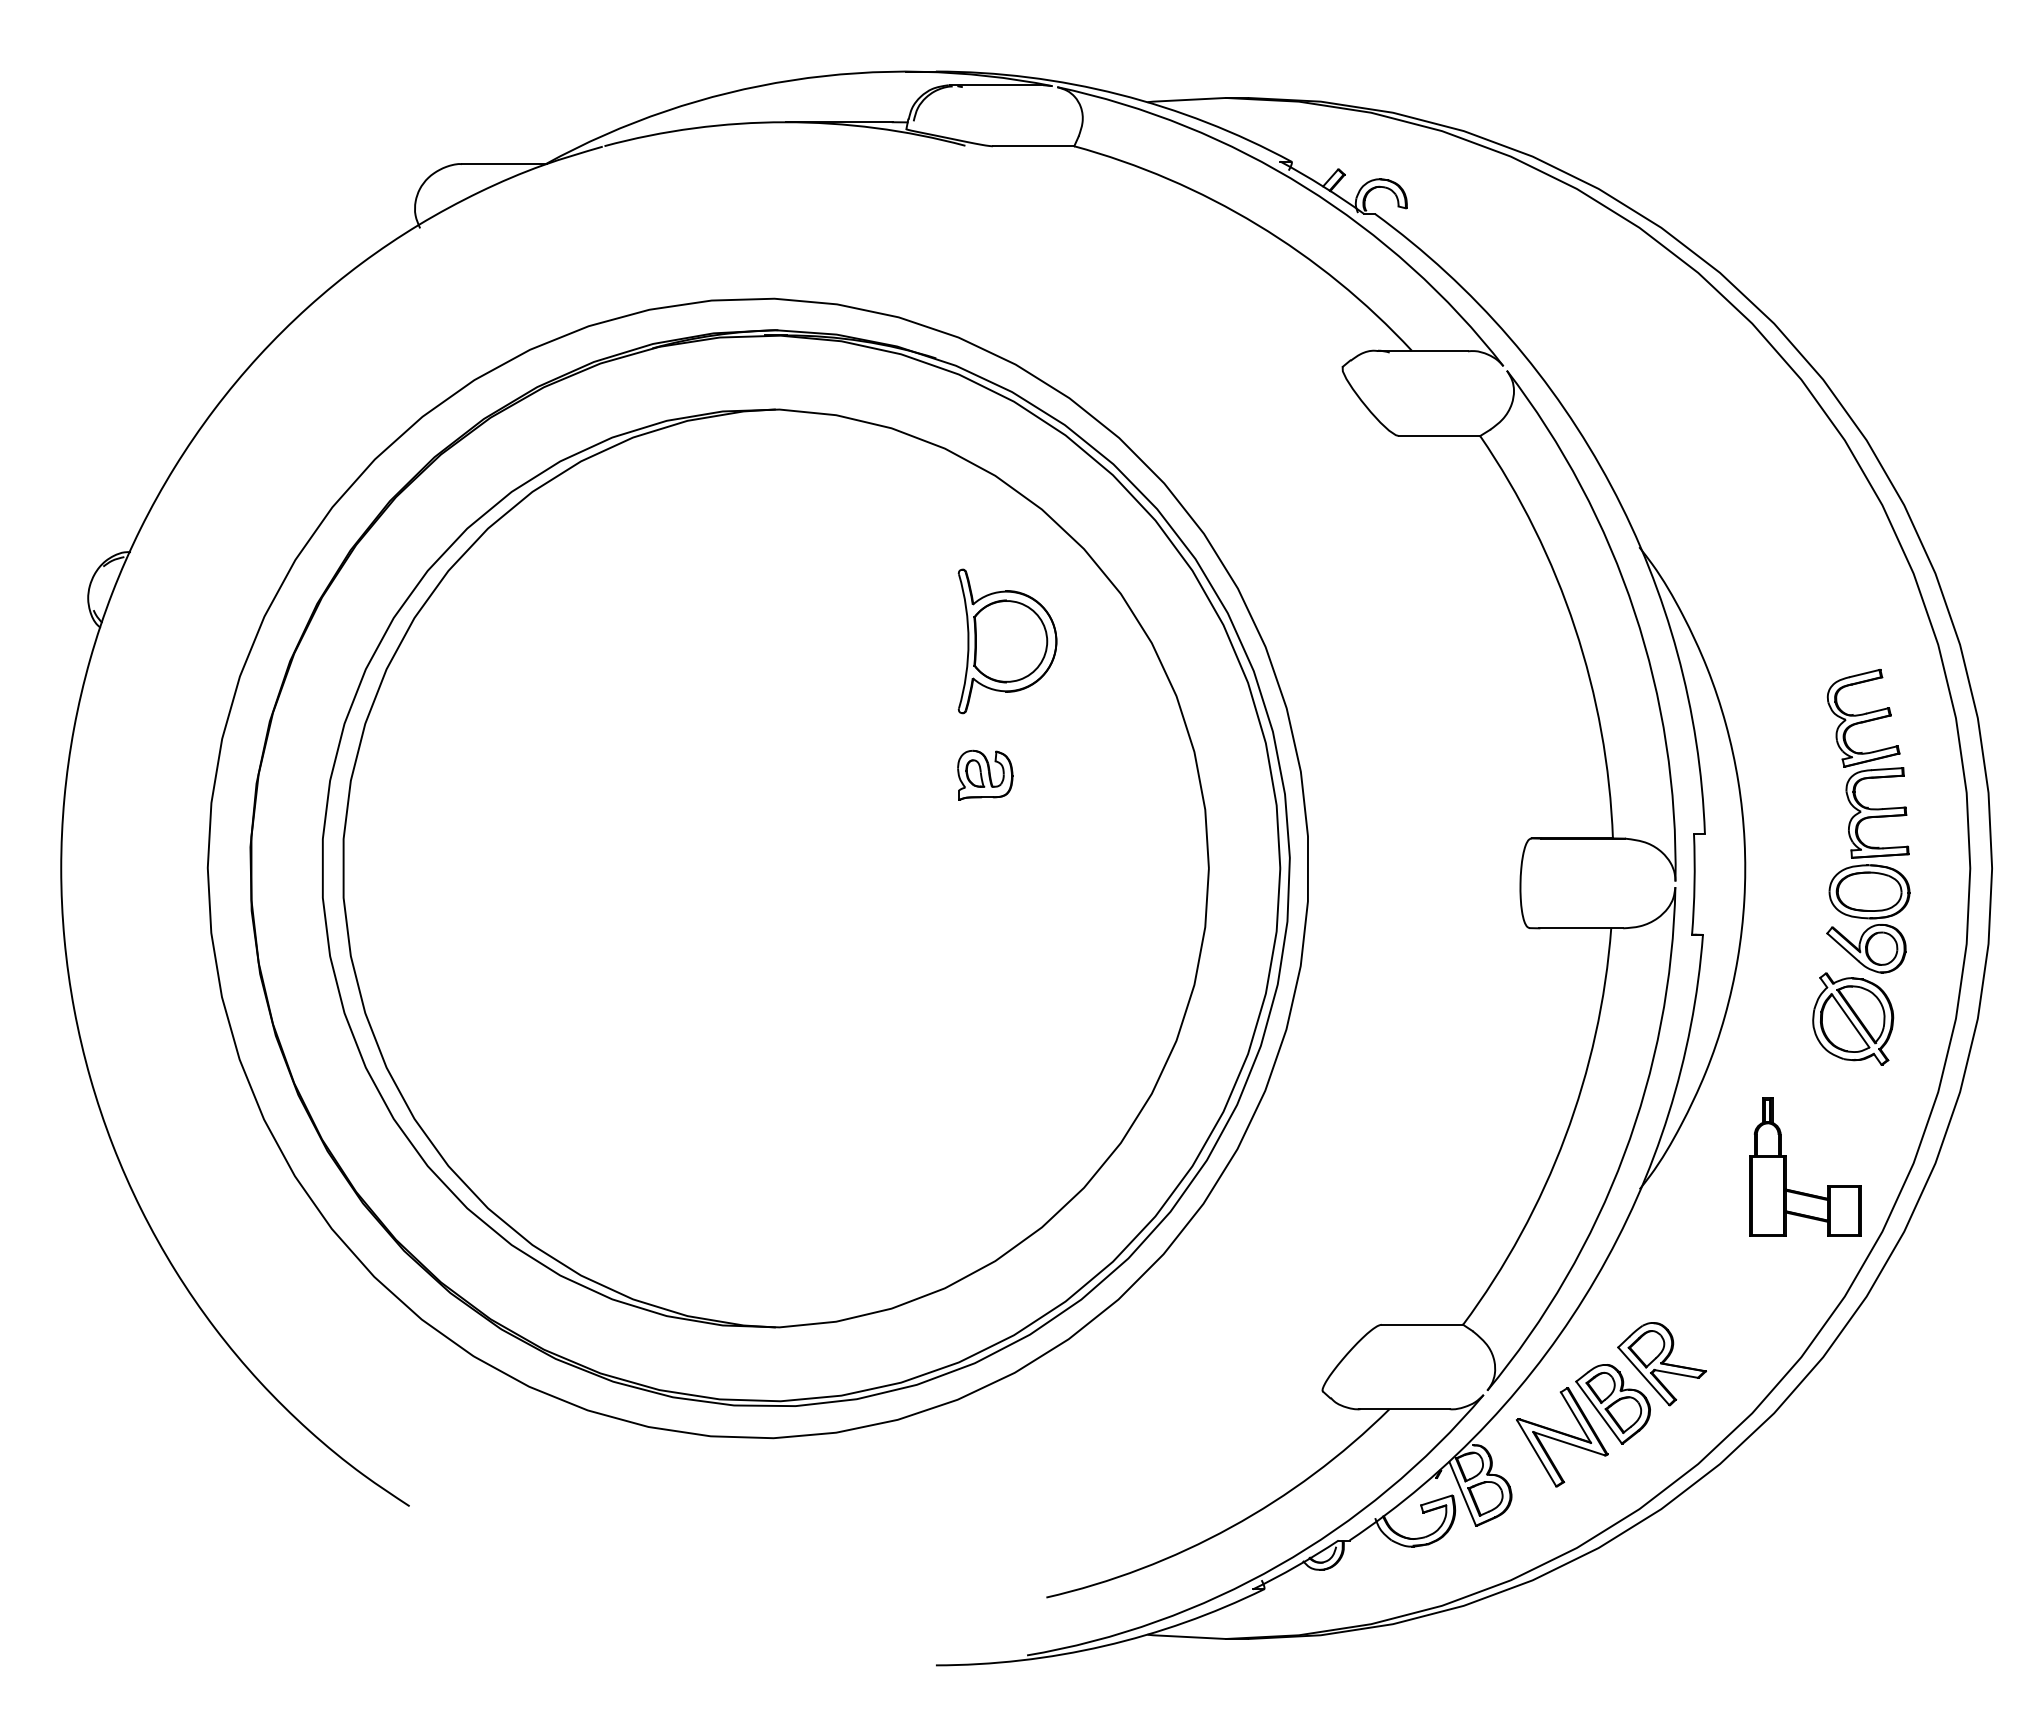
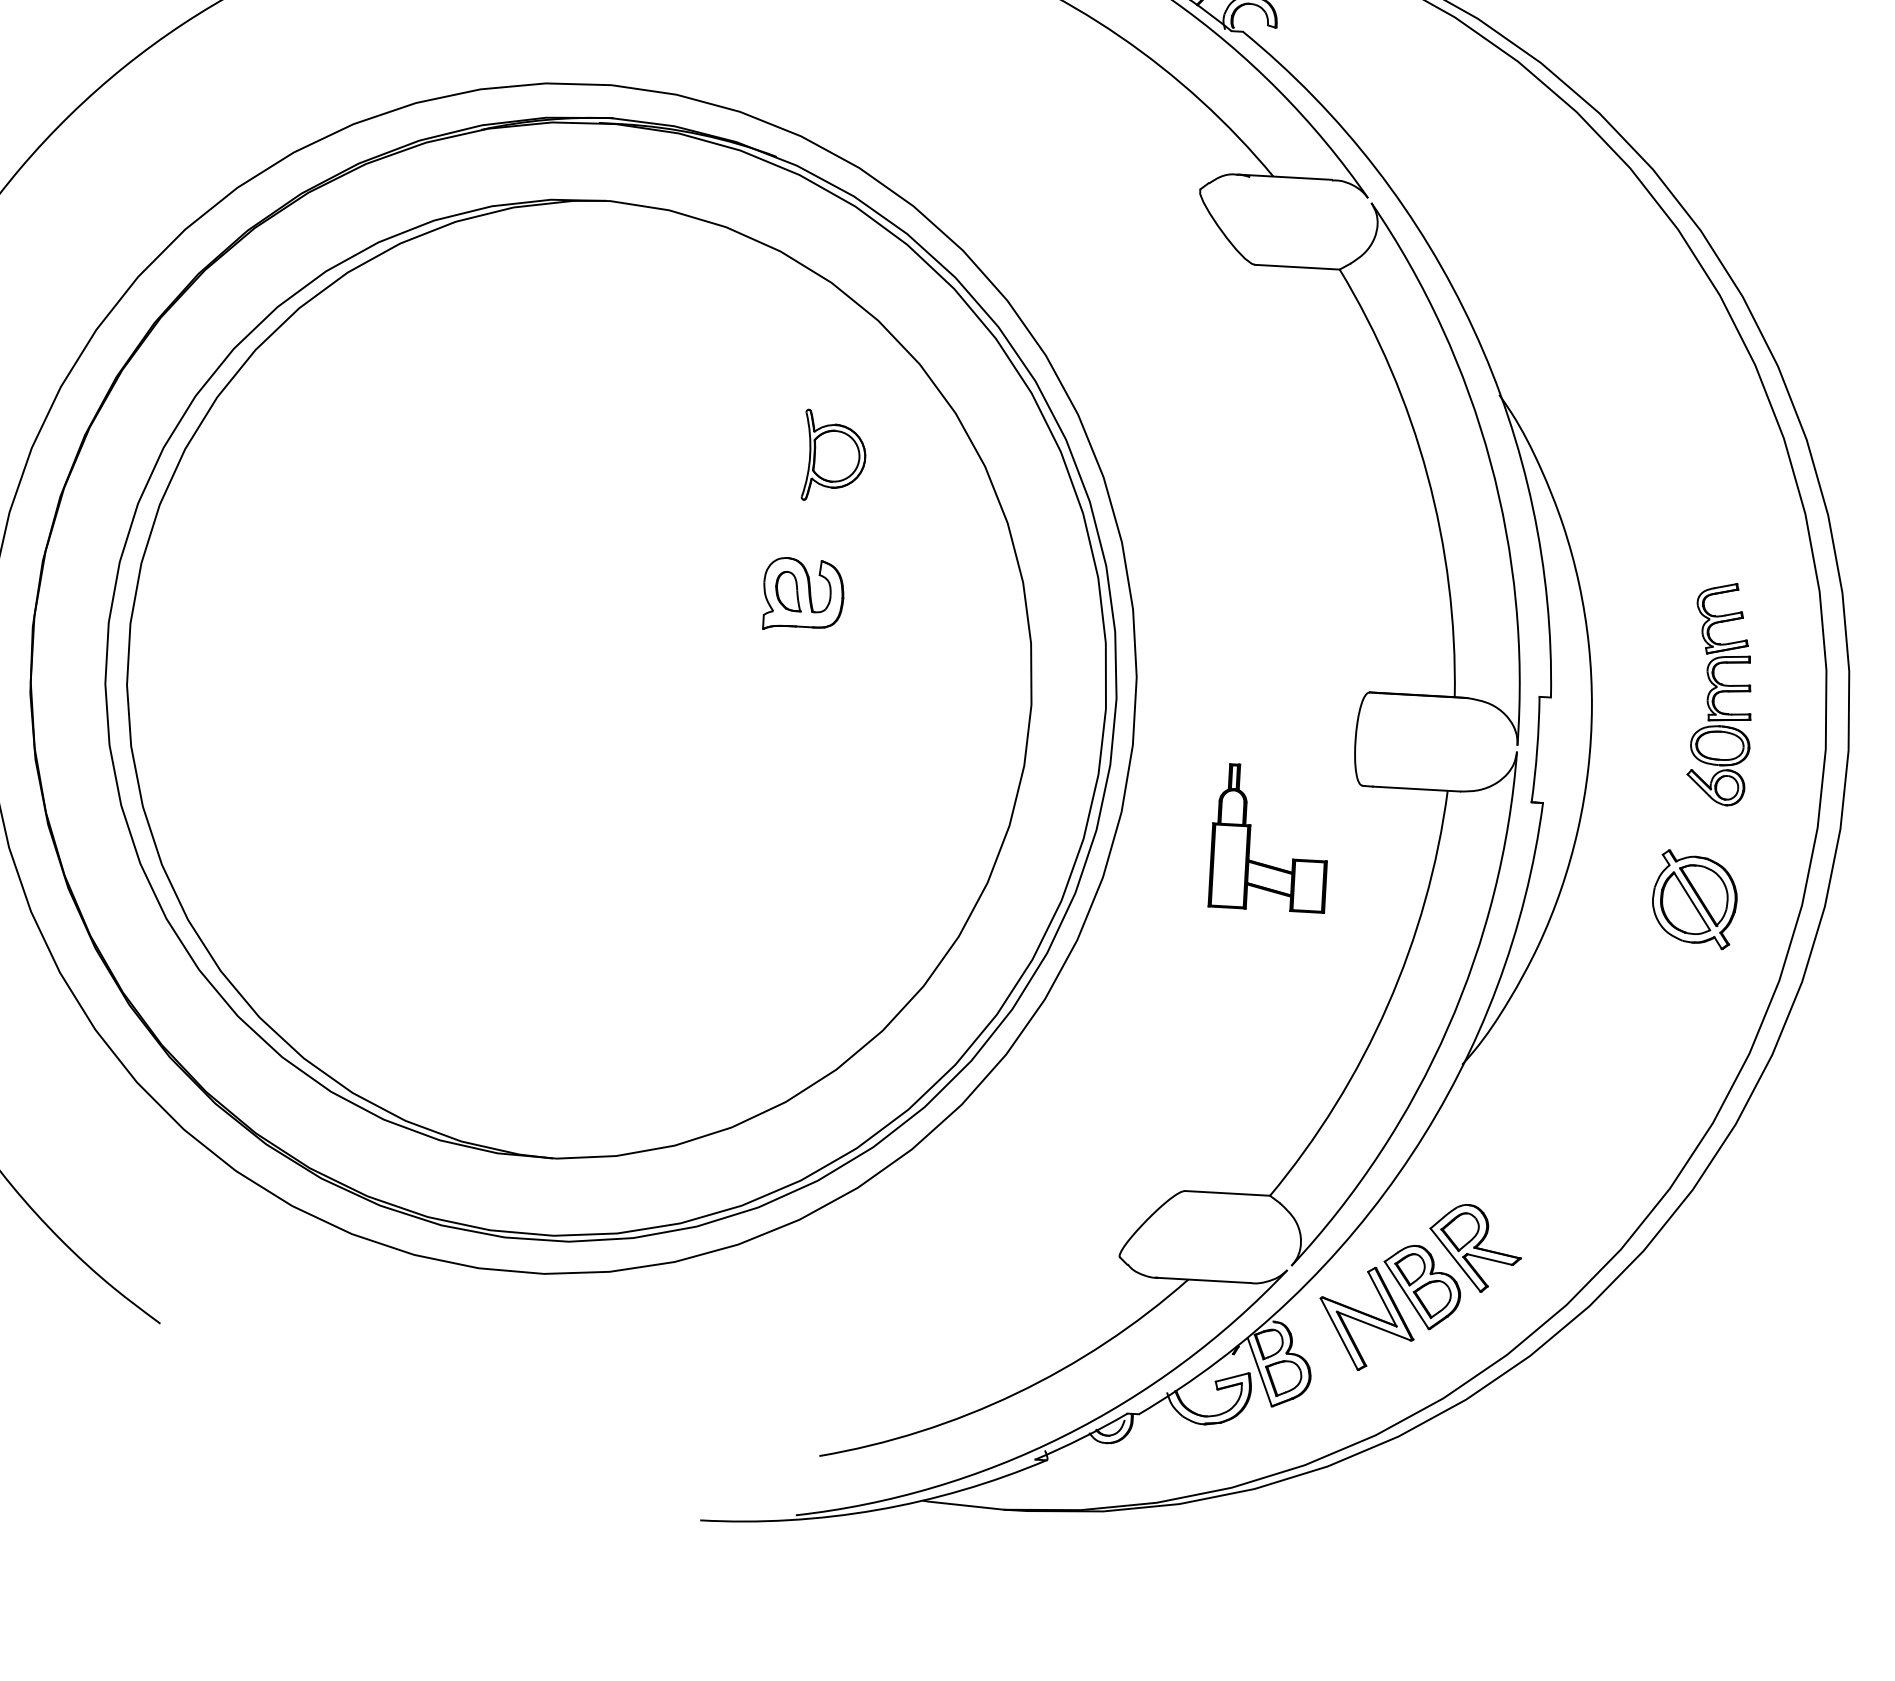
part: (1007, 641) -> (834, 456), size x0.6
part: (985, 774) -> (803, 593), size x1.4
part: (1868, 821) -> (1722, 694), size x0.7
part: (1786, 1166) -> (1250, 836), moved

